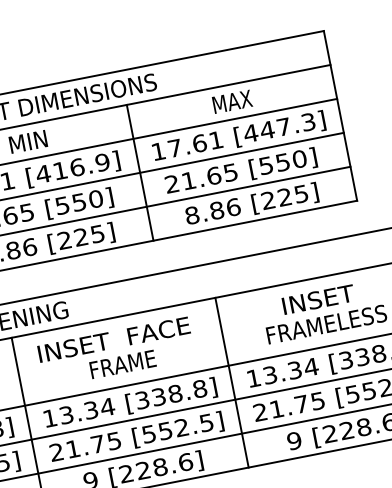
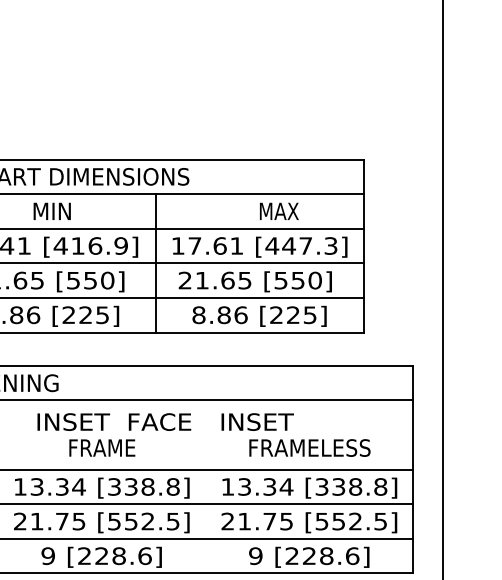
text: (232, 100) -> (279, 210), moved
text: (318, 299) -> (257, 421), moved
text: (114, 339) -> (114, 421), moved
line: (231, 382) -> (205, 486), removed

